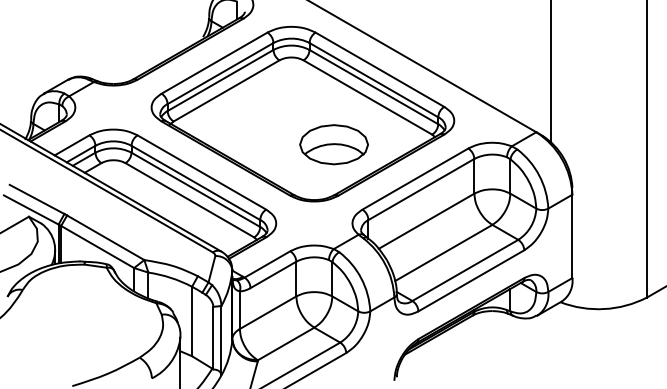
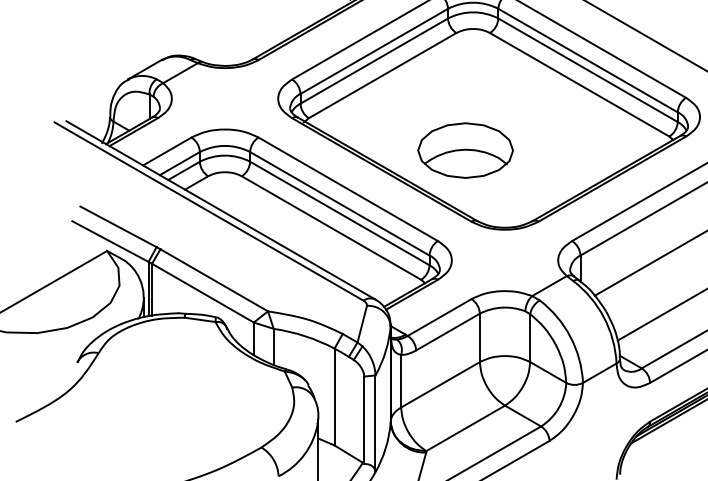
part: (333, 144) -> (464, 150), moved

